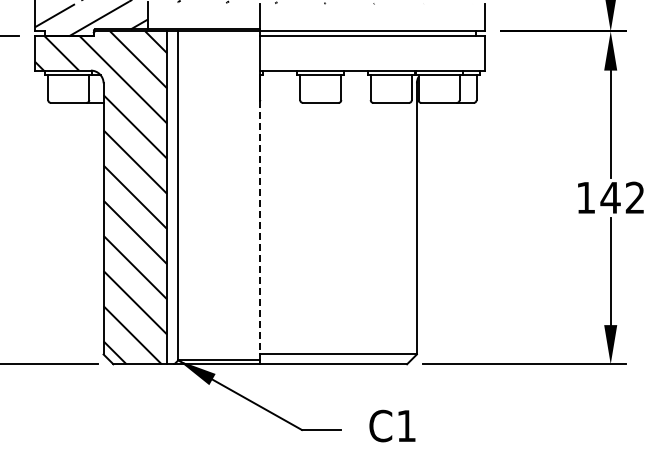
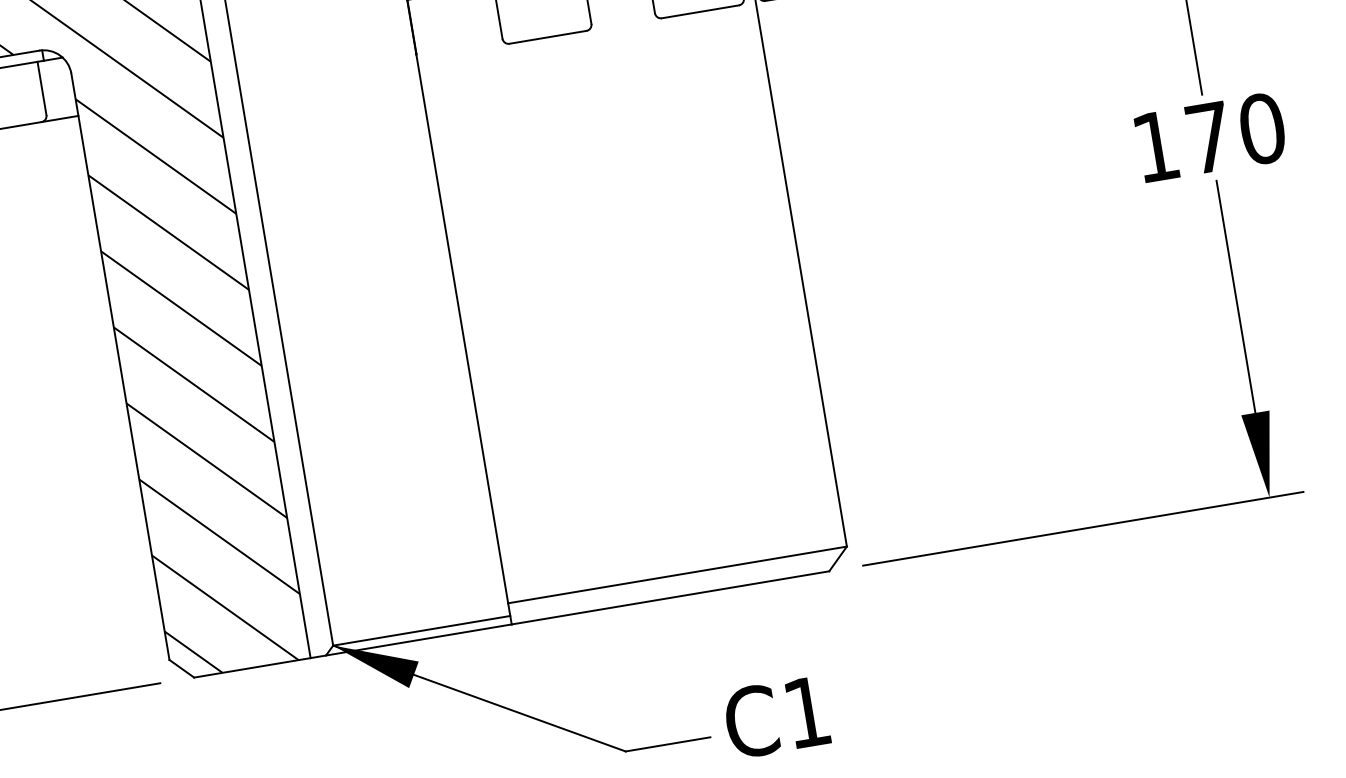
text: (622, 197) -> (1234, 132), 142 -> 170
line: (260, 227) -> (462, 328), dashed -> solid
text: (392, 425) -> (776, 716), moved

